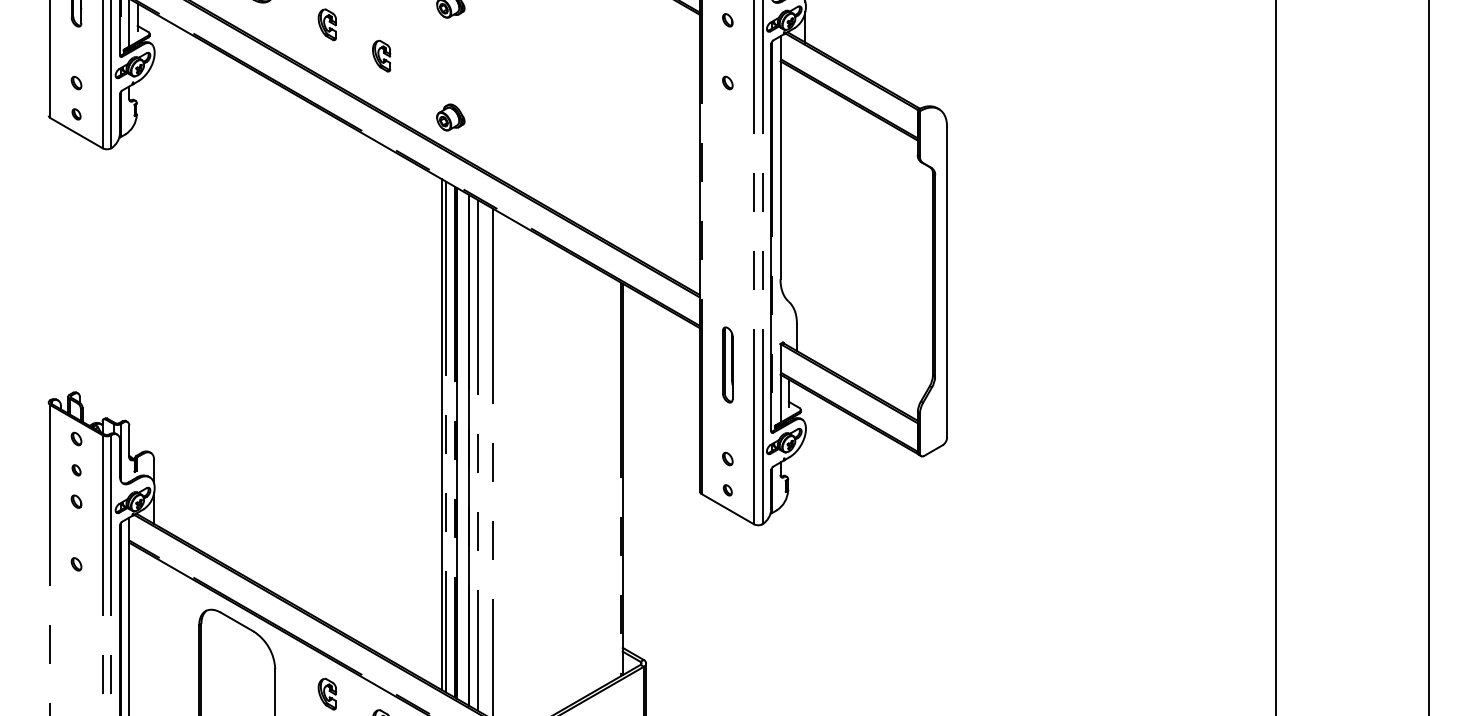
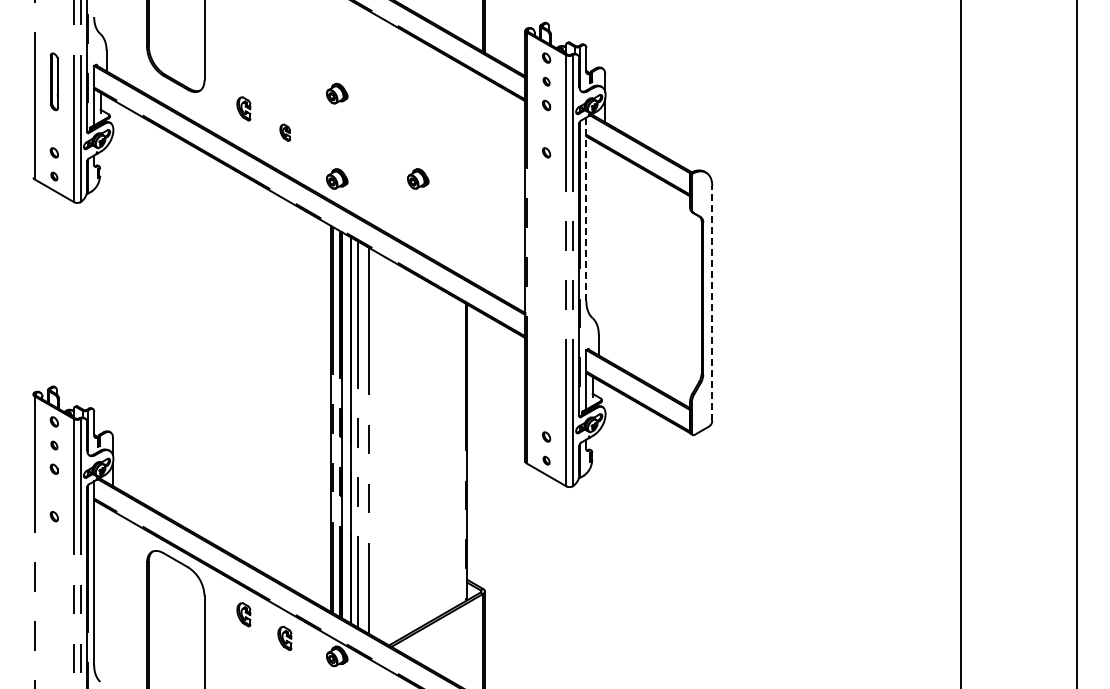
part: (381, 56) -> (284, 132), size x0.7
part: (558, 116) -> (418, 178), added
line: (780, 157) -> (586, 209), solid -> dashed
line: (947, 281) -> (712, 302), solid -> dashed
part: (727, 364) -> (546, 365), removed

